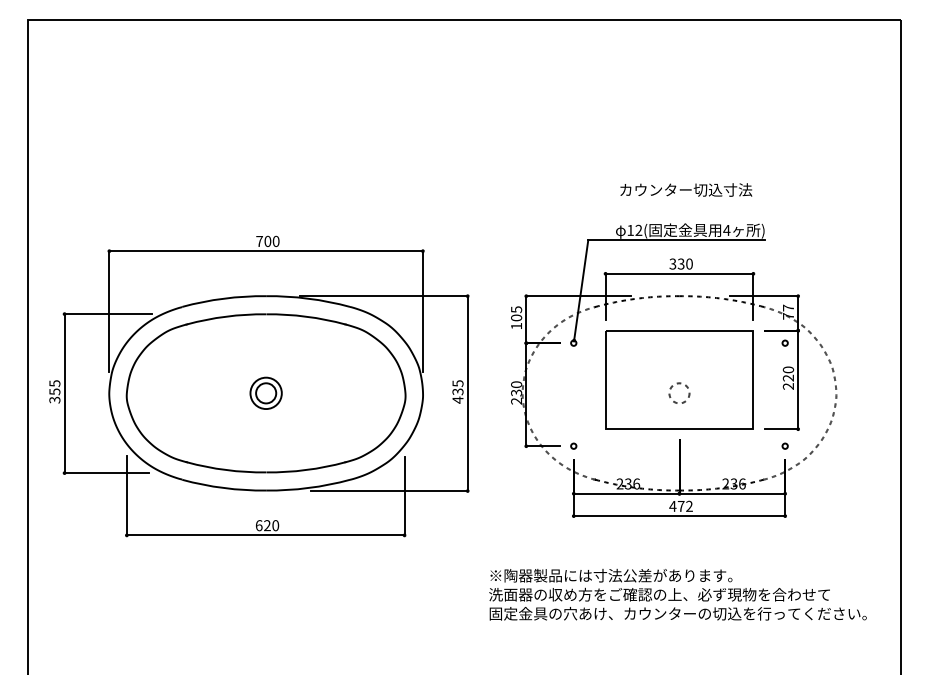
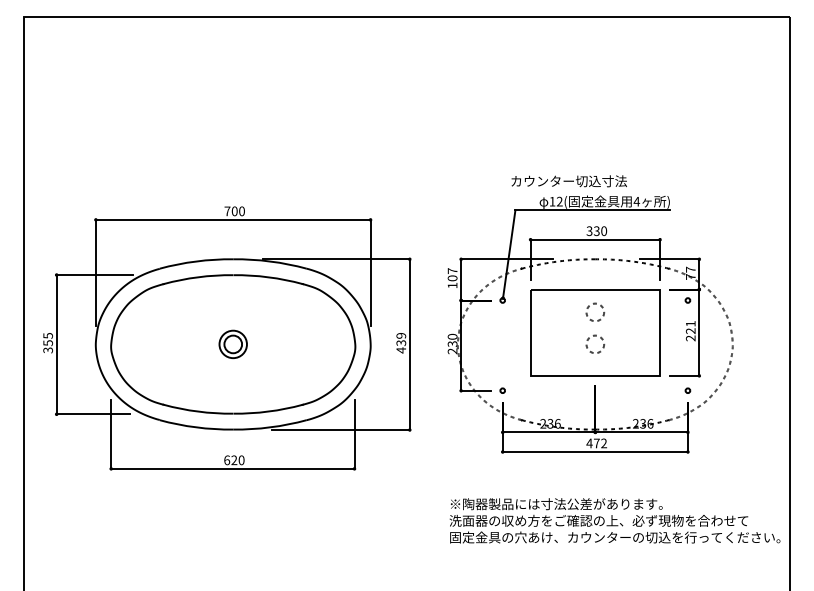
text: (685, 190) -> (568, 181), moved
text: (516, 310) -> (452, 271), 105 -> 107
circle: (679, 355) -> (595, 311), added
text: (788, 369) -> (690, 323), 220 -> 221
text: (457, 383) -> (400, 335), 435 -> 439
text: (677, 594) -> (614, 520), moved

